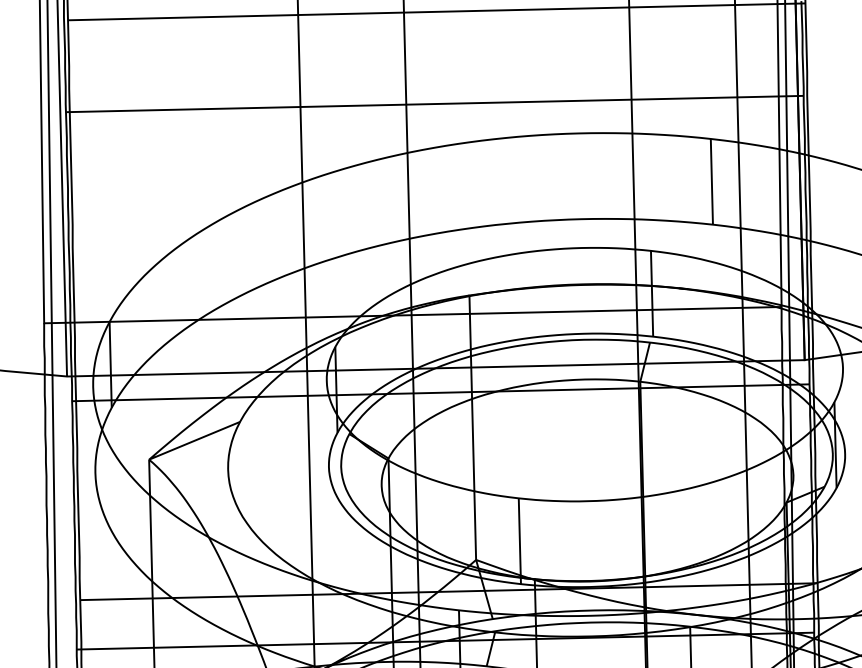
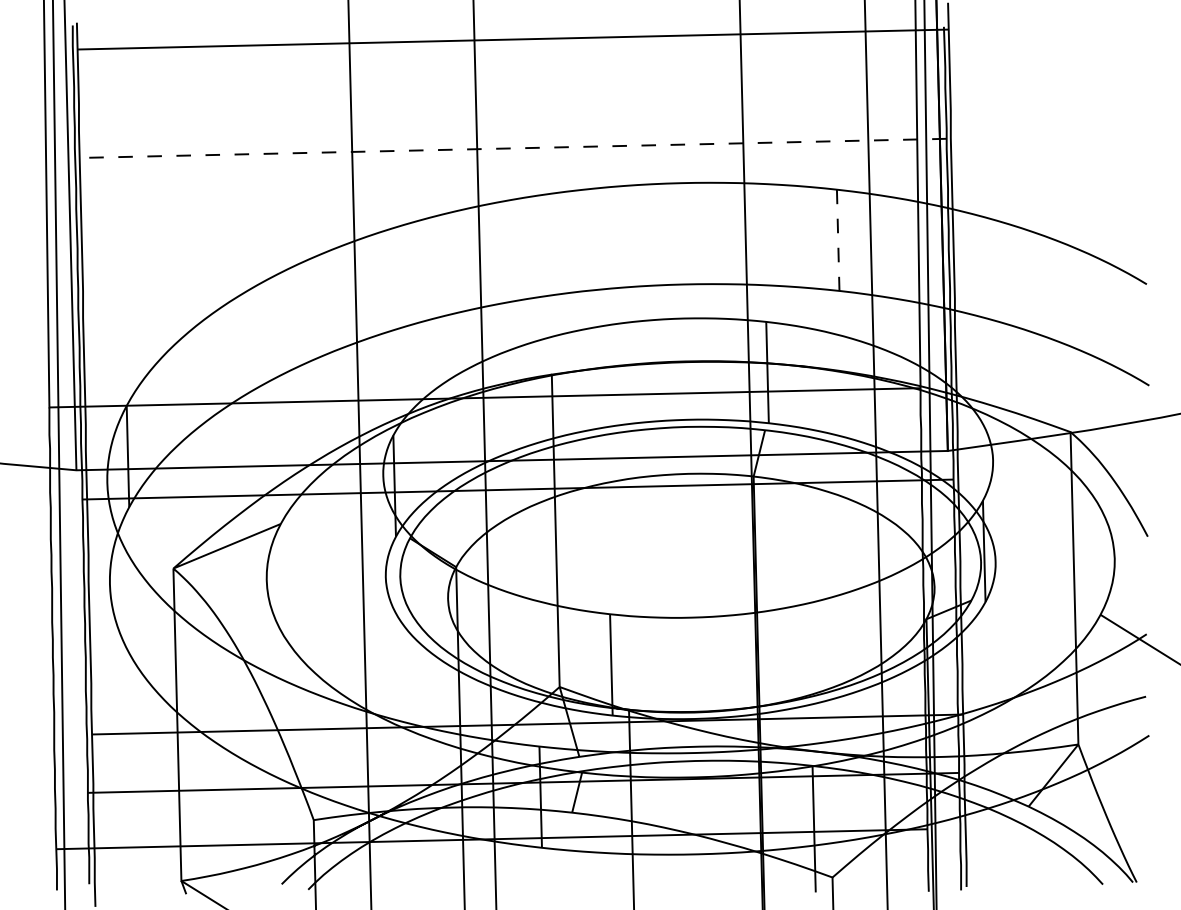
line: (435, 104) -> (511, 148), solid -> dashed
line: (712, 181) -> (838, 240), solid -> dashed

